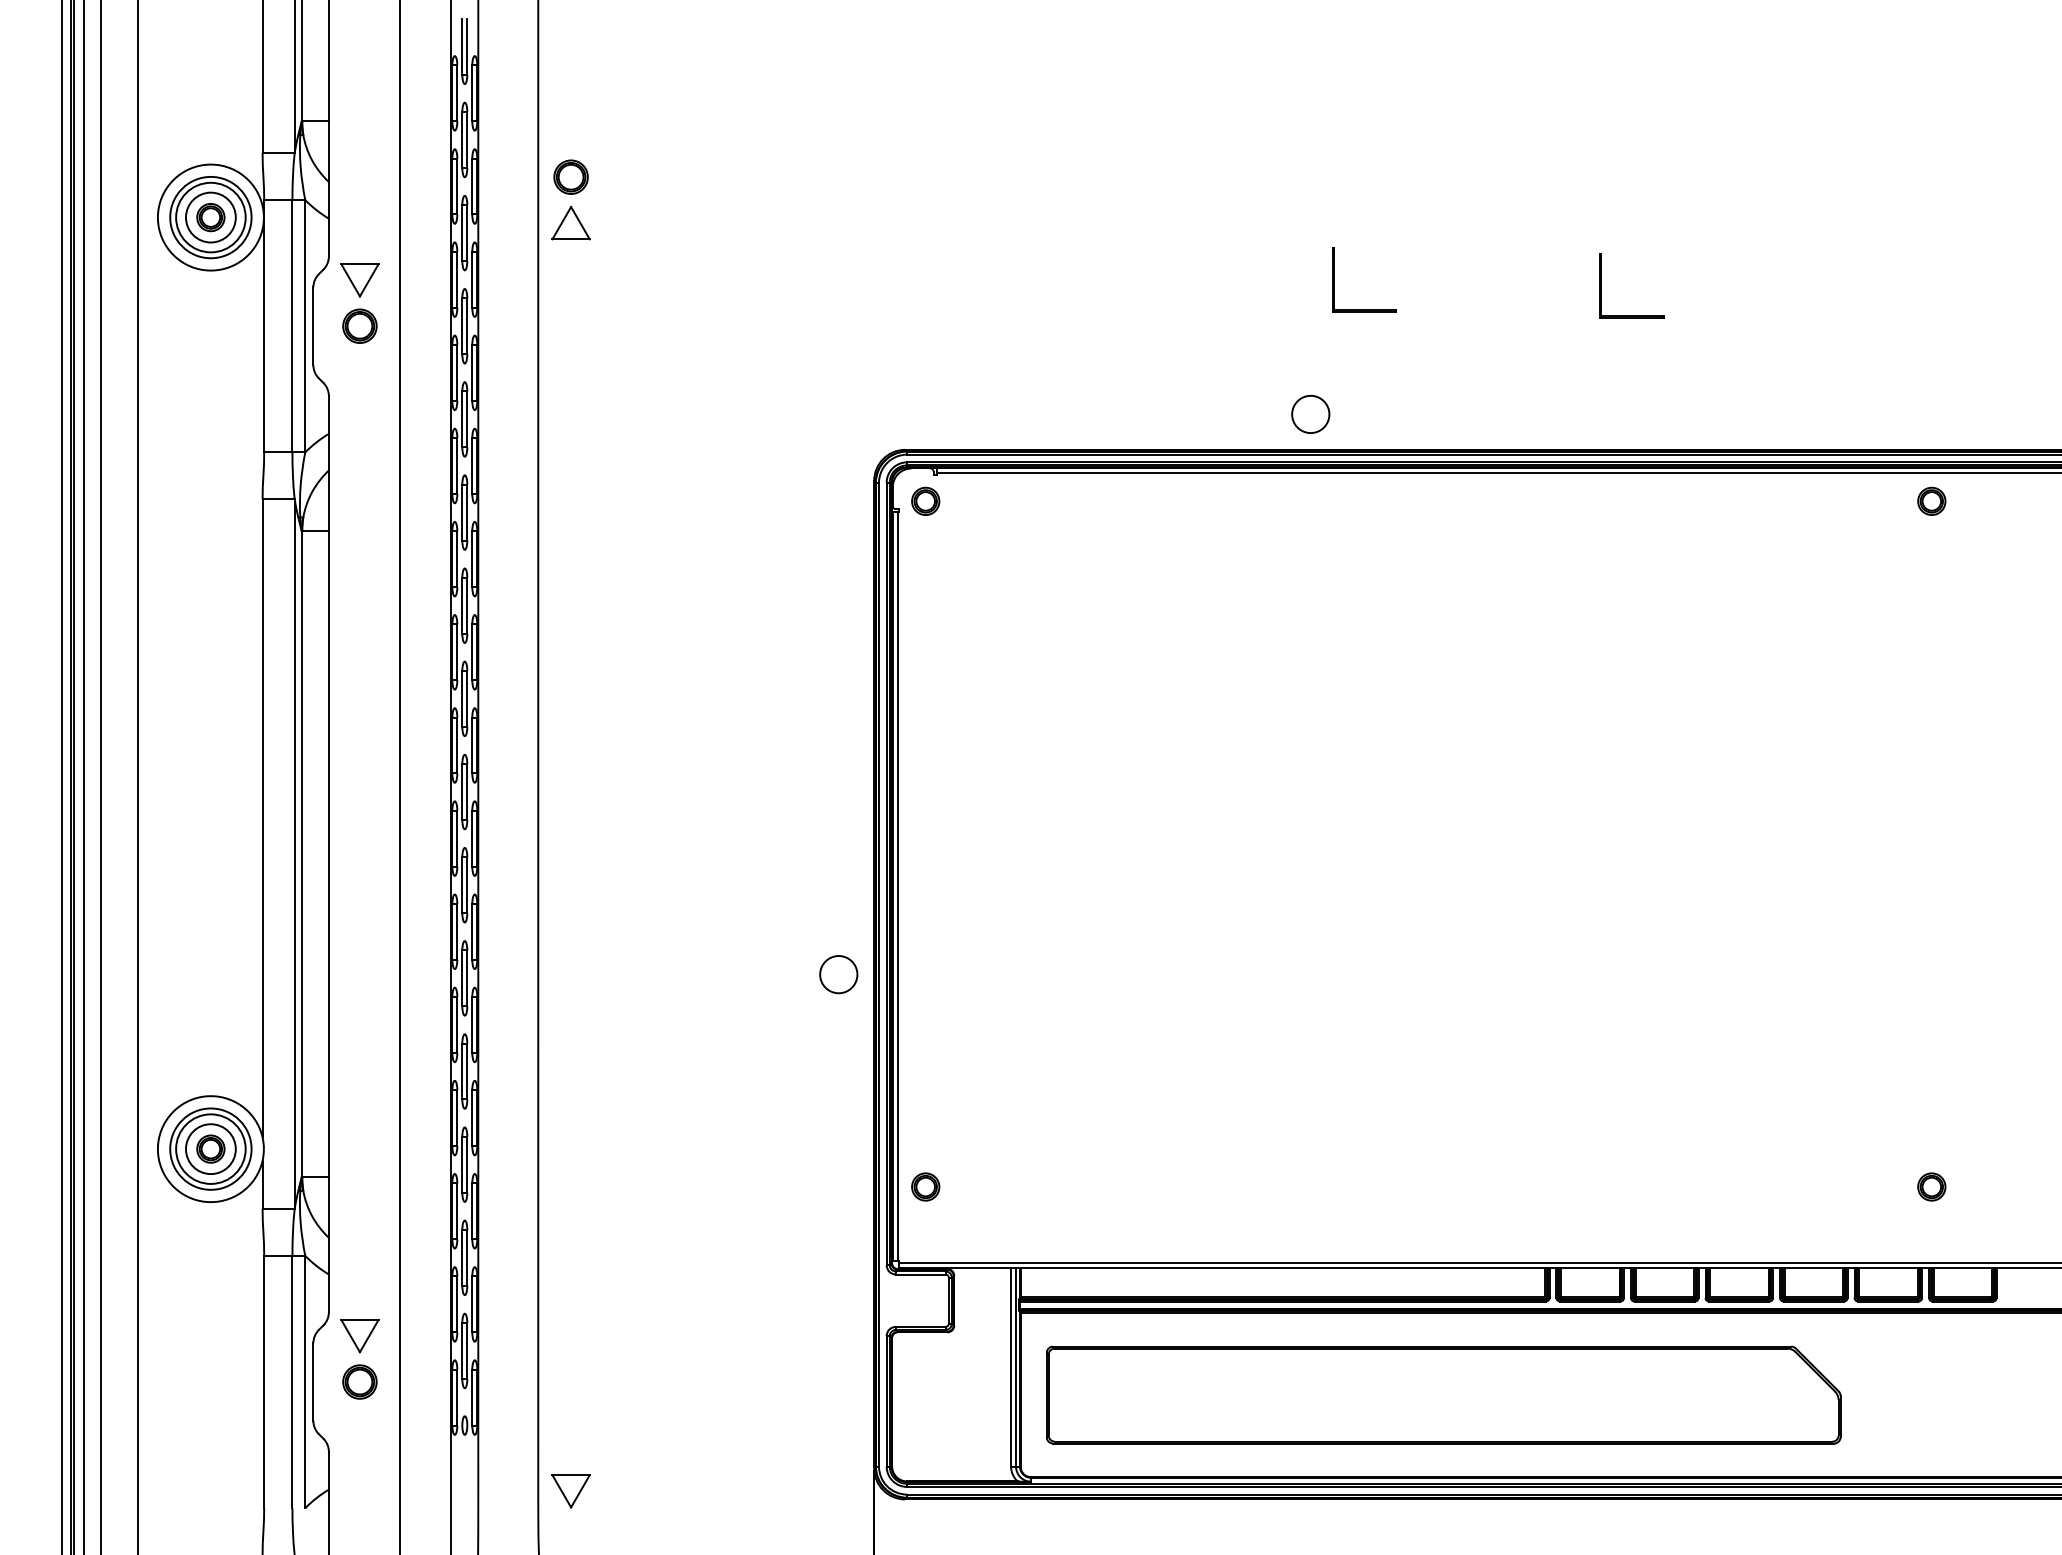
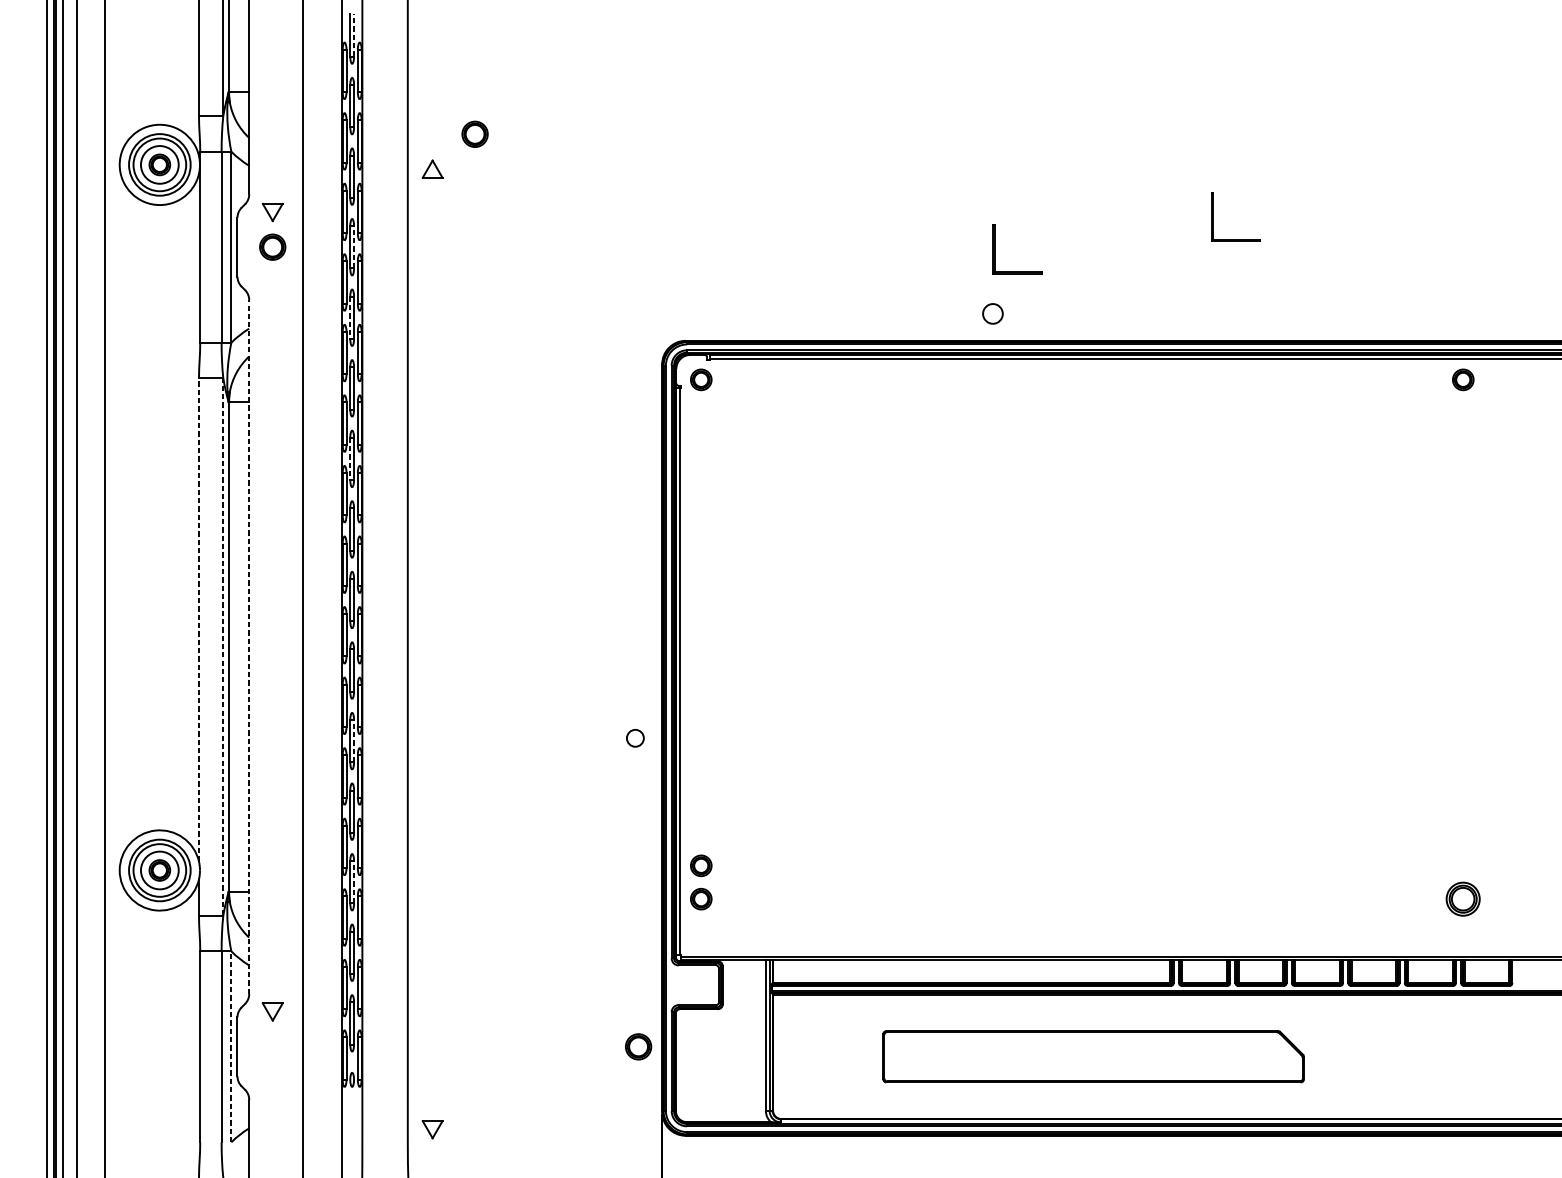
line: (467, 46) -> (354, 35), solid -> dashed
part: (570, 176) -> (474, 133), moved
part: (570, 223) -> (432, 169), size x0.7
part: (1334, 279) -> (994, 248), moved
part: (359, 280) -> (272, 212), size x0.7
line: (467, 326) -> (354, 247), solid -> dashed
circle: (1310, 413) -> (992, 313), size x0.7
line: (462, 419) -> (350, 317), solid -> dashed
line: (462, 605) -> (350, 458), solid -> dashed
line: (262, 817) -> (198, 619), solid -> dashed
line: (328, 853) -> (248, 646), solid -> dashed
line: (294, 854) -> (223, 647), solid -> dashed
circle: (838, 974) -> (635, 738), size x0.6
line: (467, 978) -> (354, 741), solid -> dashed
part: (925, 1142) -> (701, 865), added
line: (467, 1164) -> (354, 882), solid -> dashed
part: (1931, 1186) -> (1463, 898), size x1.6
part: (359, 1335) -> (272, 1011), size x0.7
line: (305, 1381) -> (231, 1046), solid -> dashed
part: (359, 1381) -> (638, 1046), moved
part: (1443, 1394) -> (1093, 1056), size x0.7
part: (570, 1491) -> (432, 1129), size x0.7

